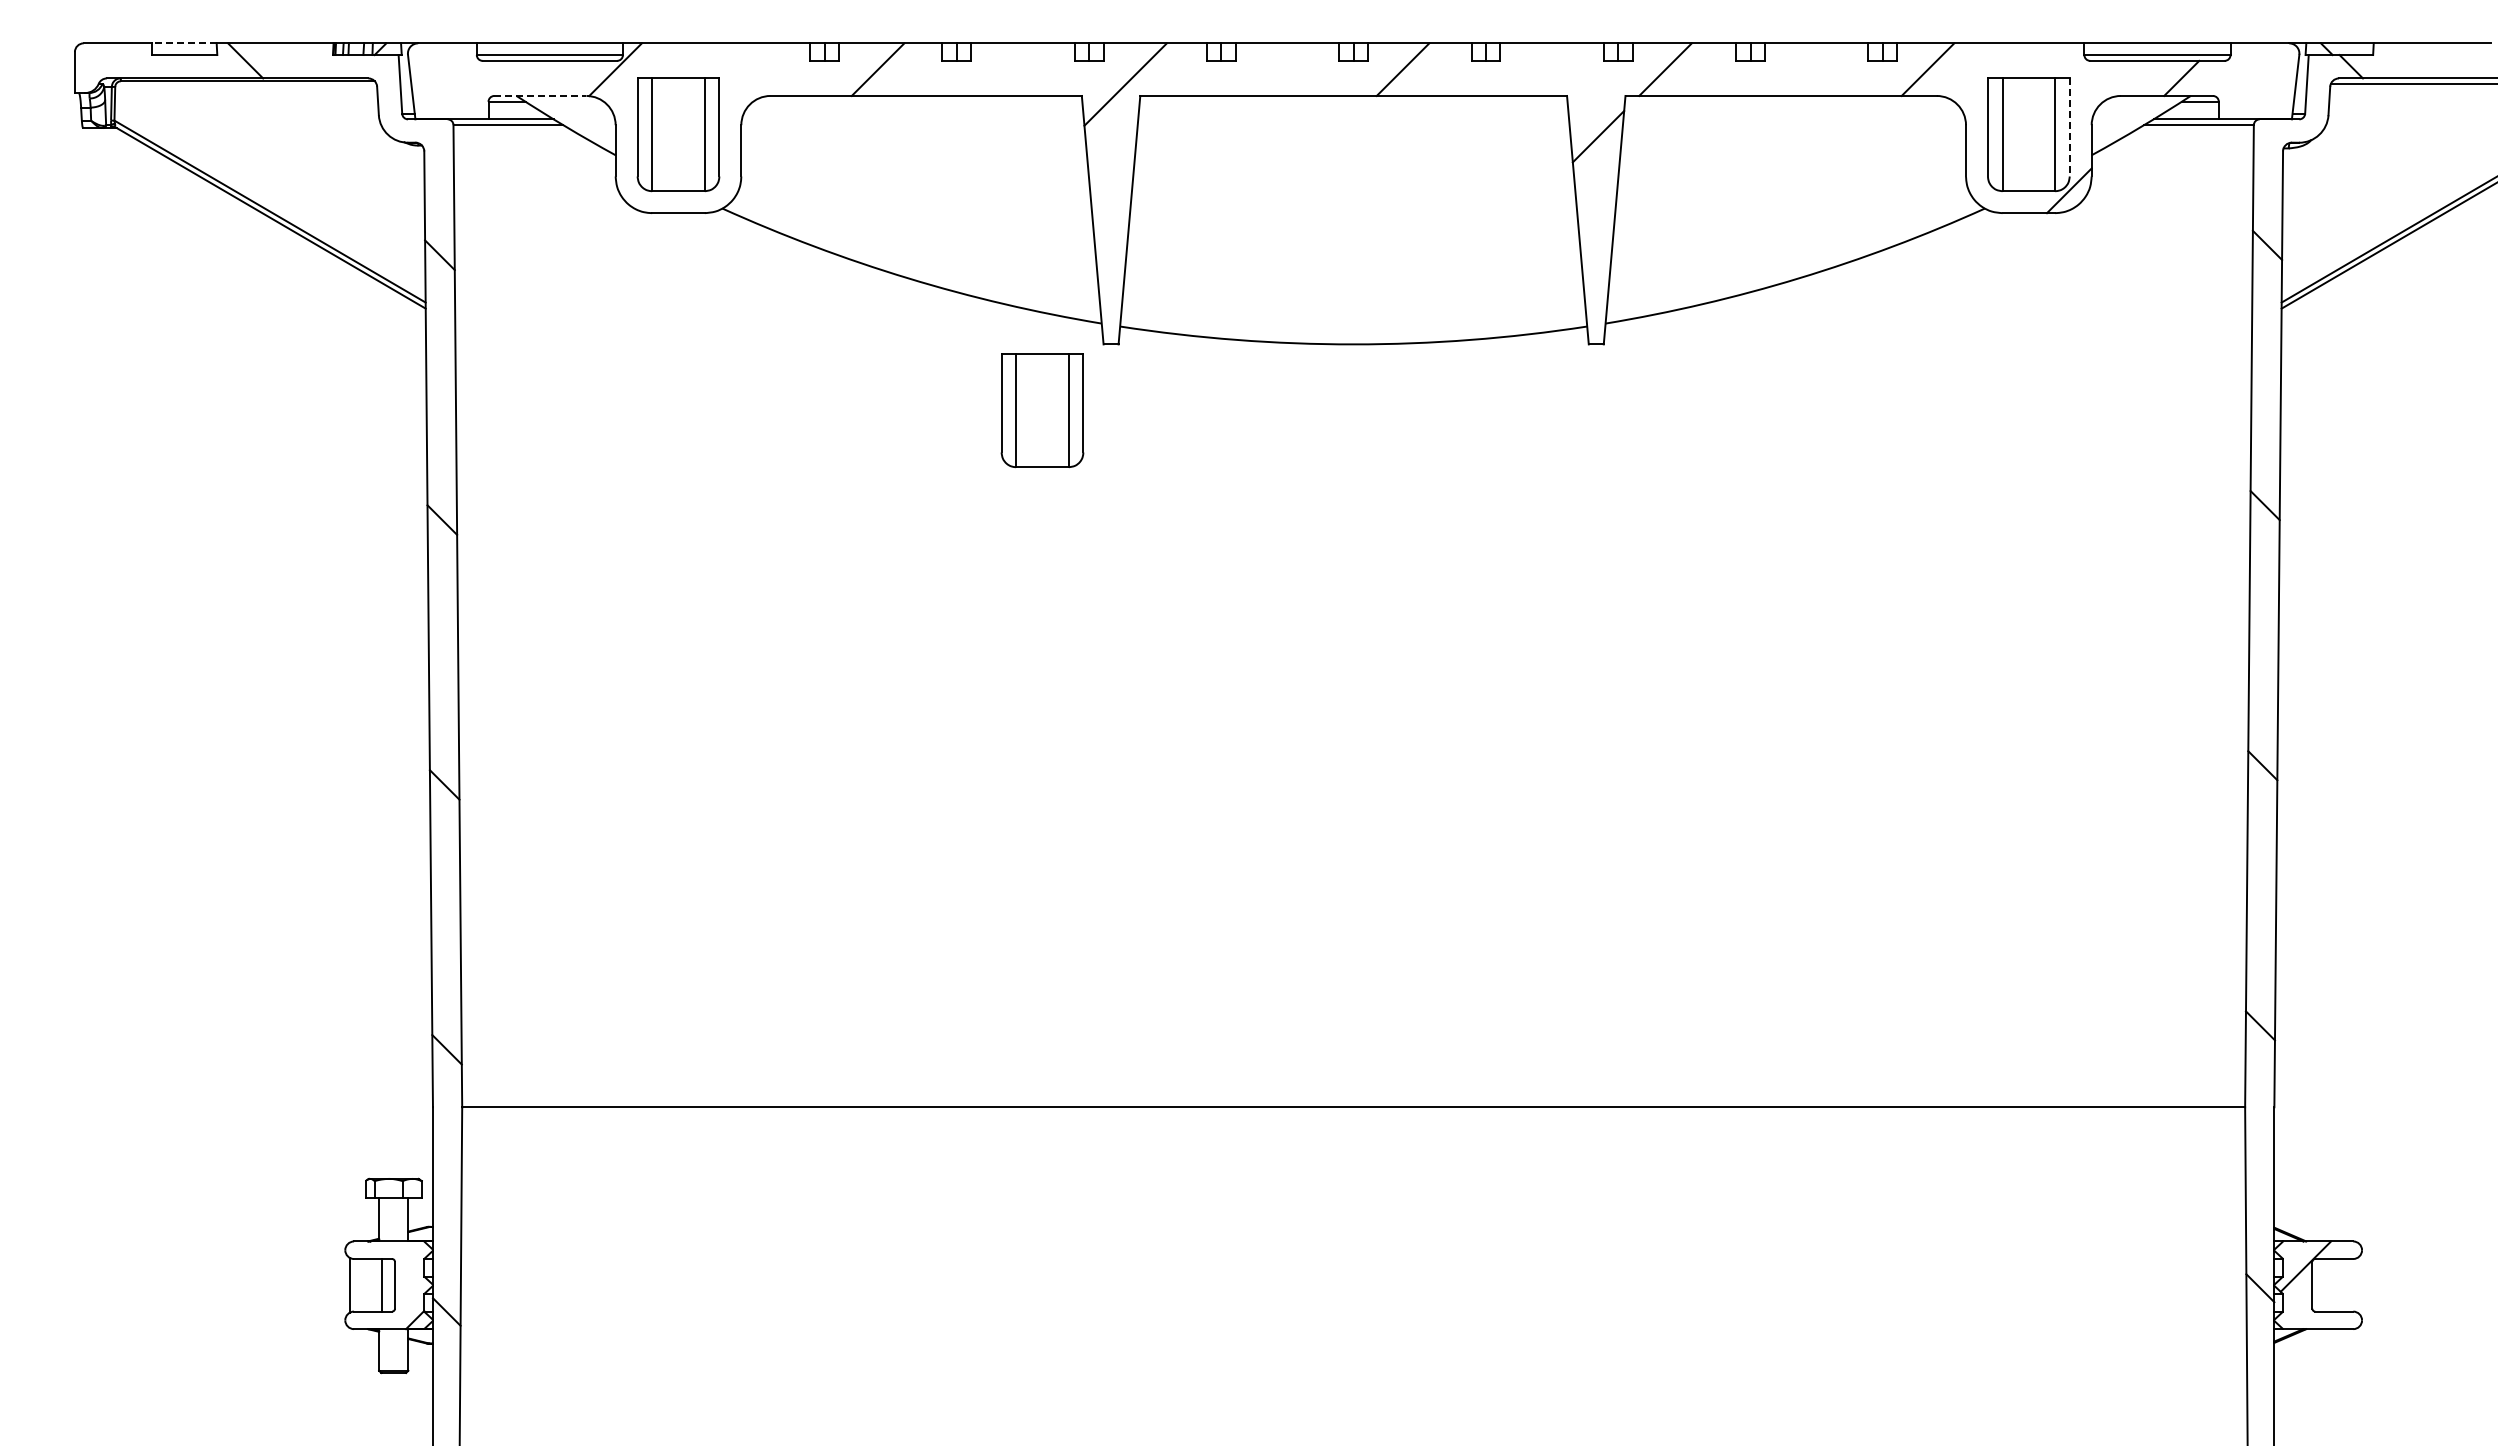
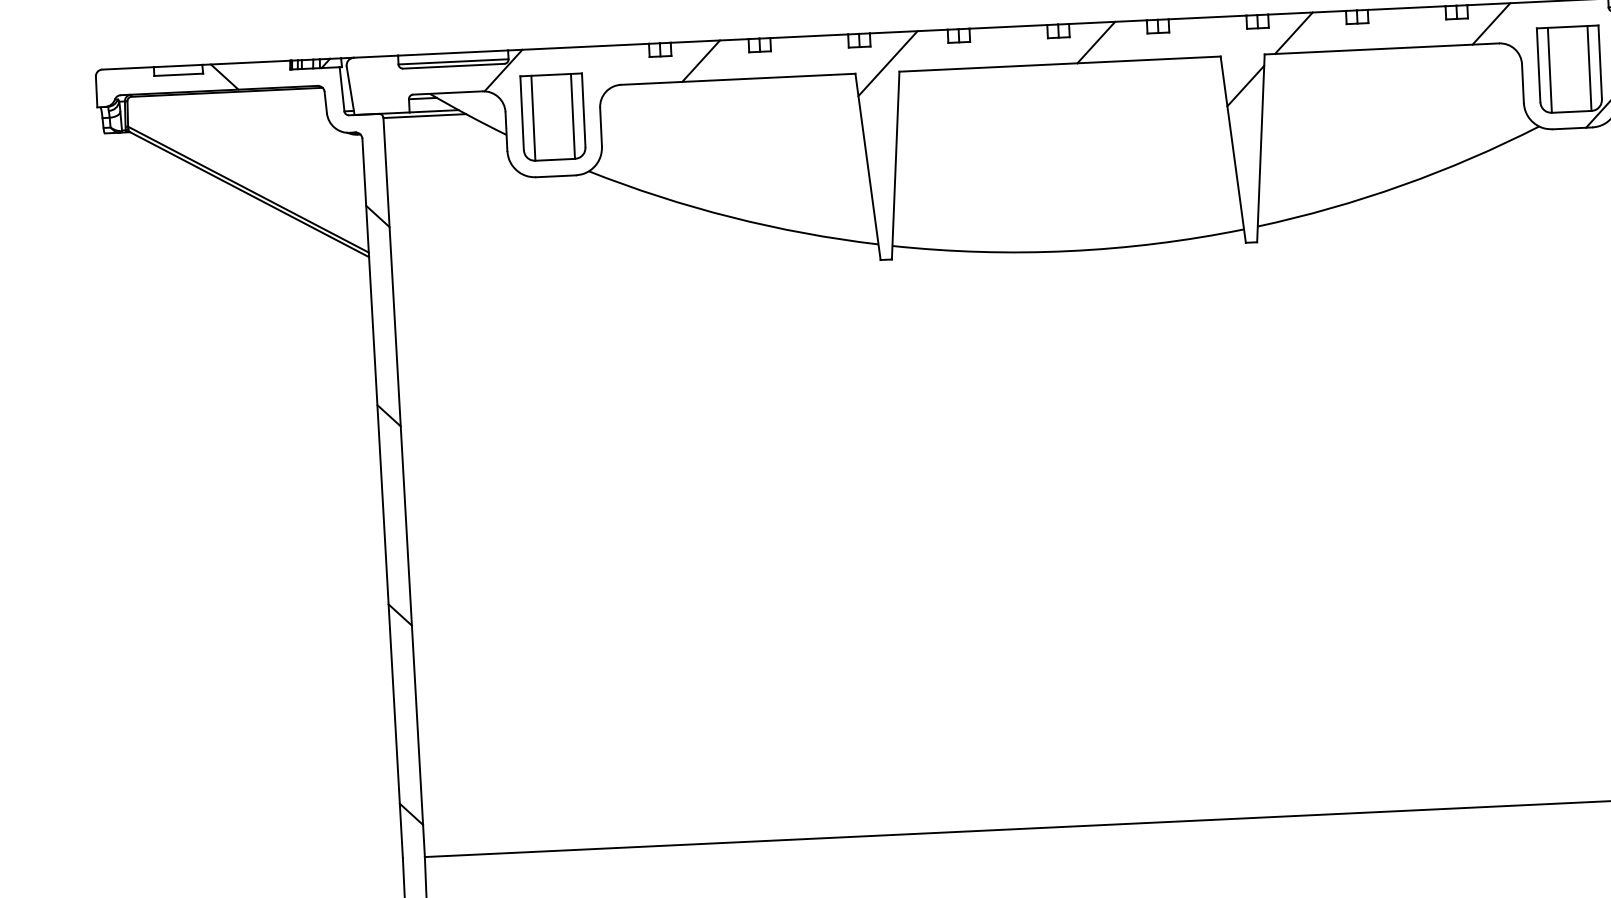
line: (184, 43) -> (178, 66), dashed -> solid
line: (540, 95) -> (447, 92), dashed -> solid
line: (2069, 127) -> (1600, 62), dashed -> solid
part: (1042, 410) -> (836, 311), removed

